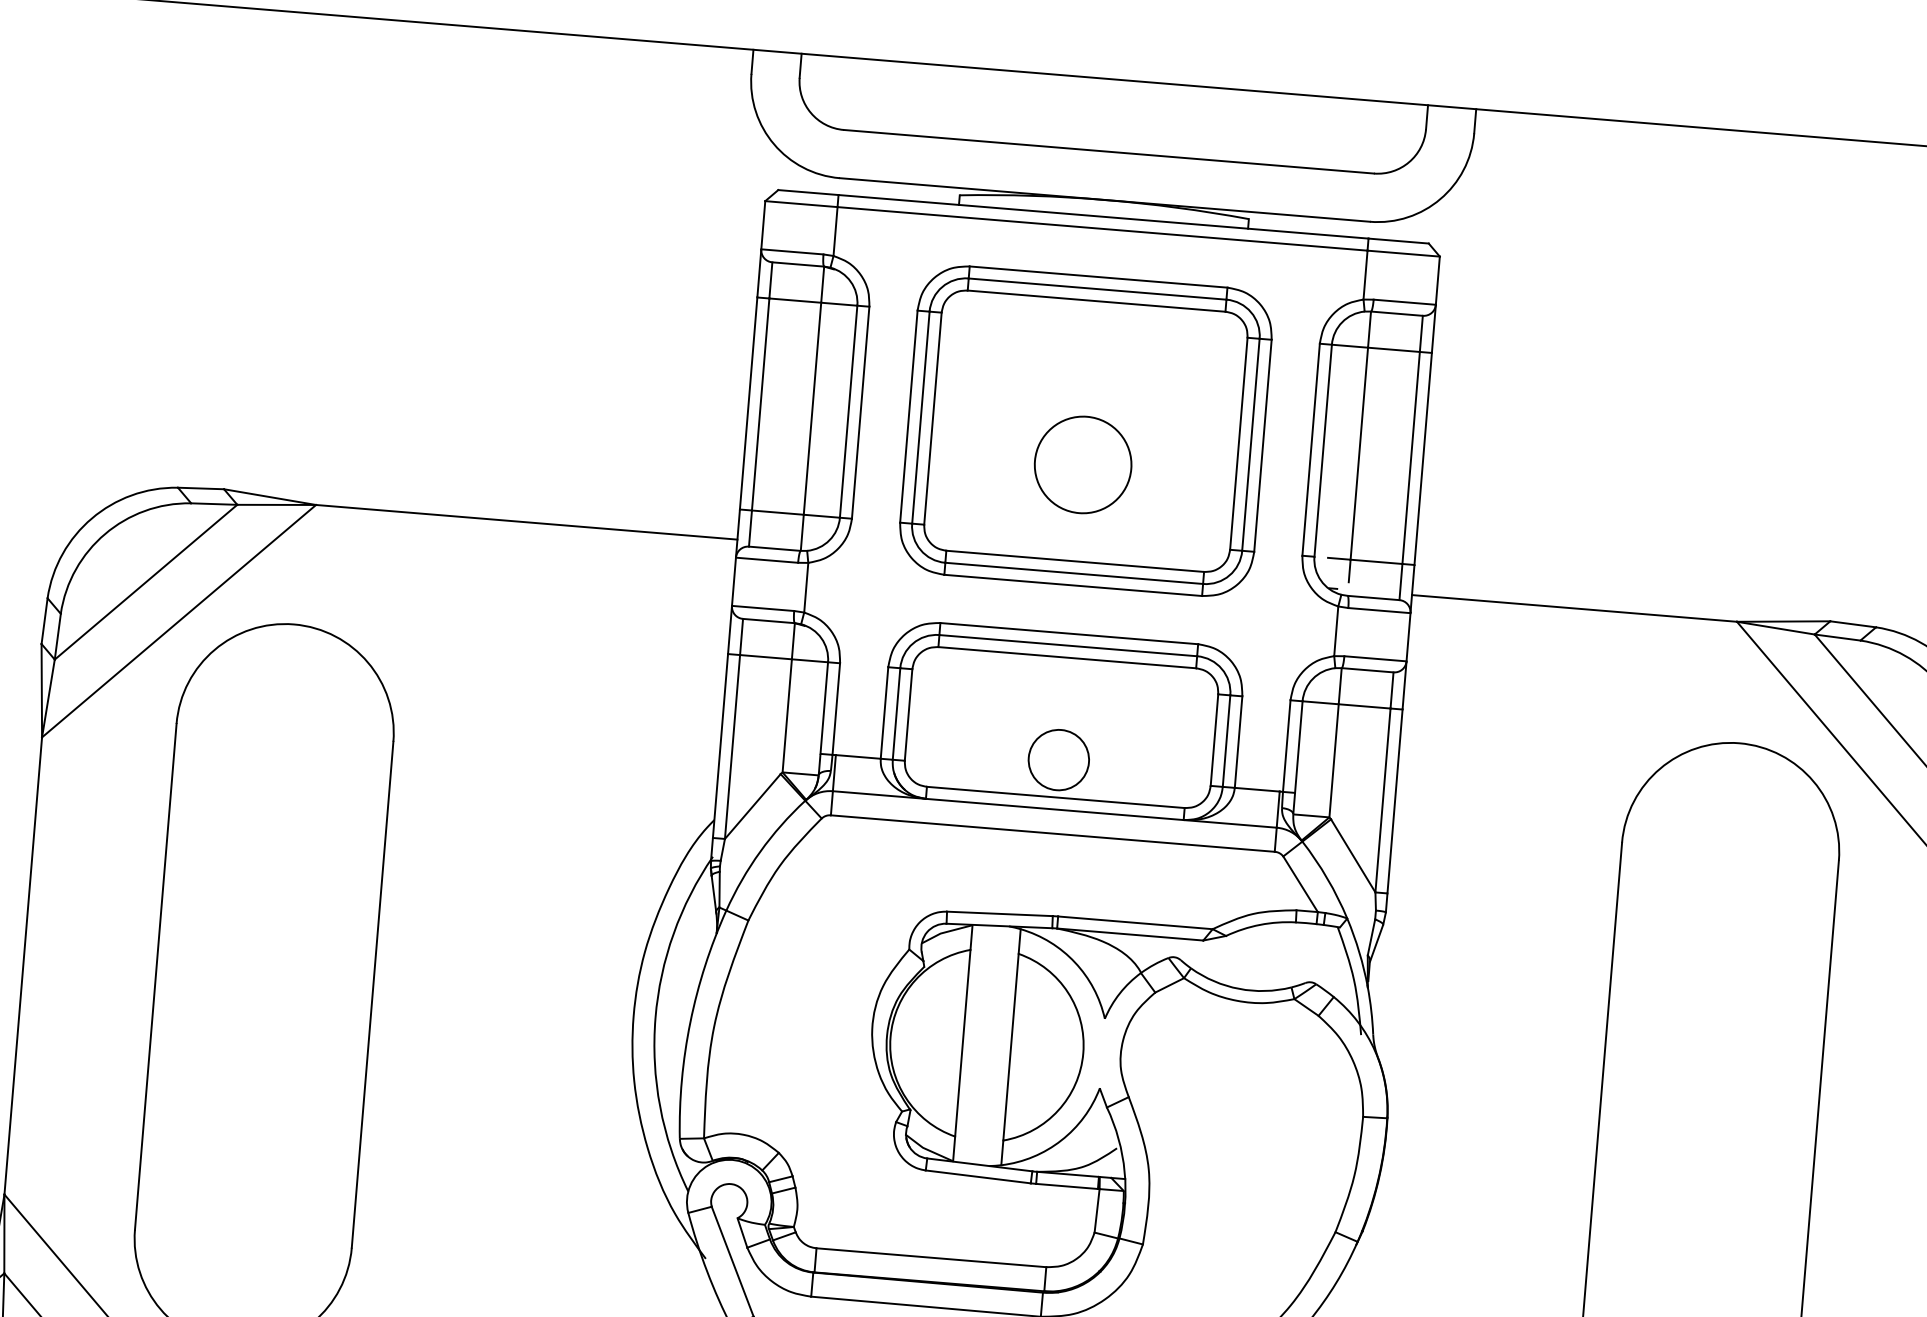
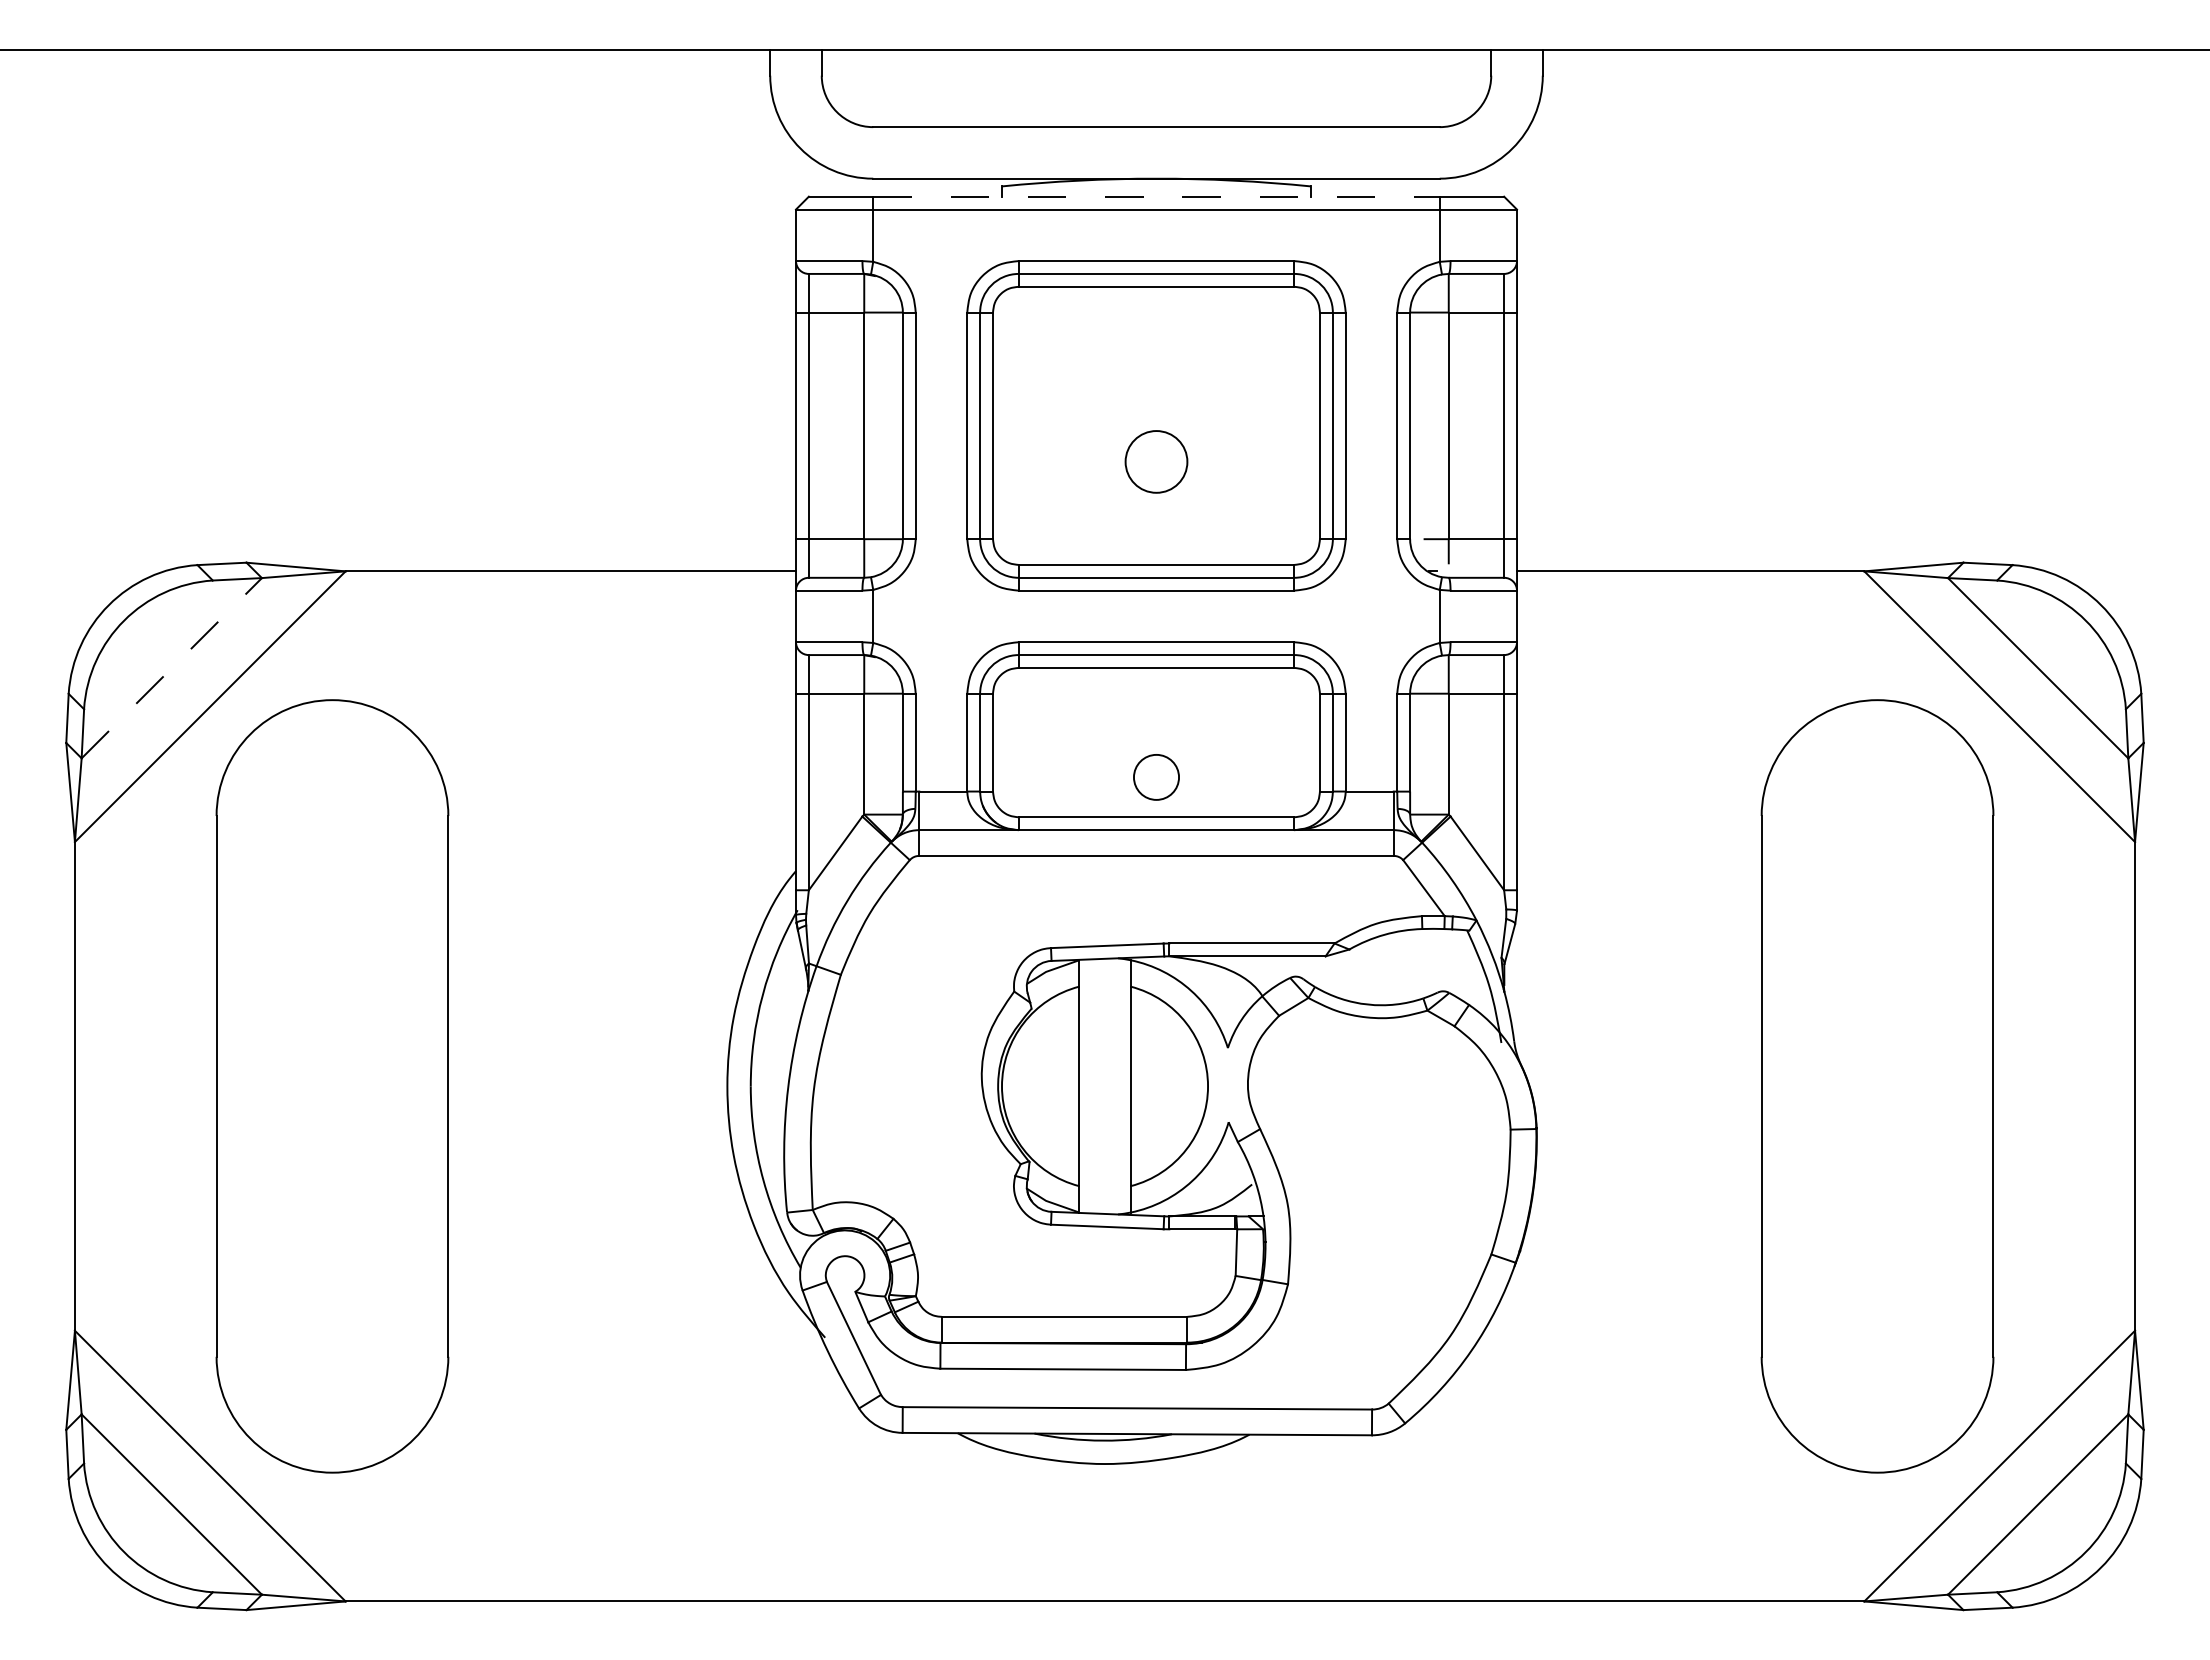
line: (1104, 216) -> (1157, 196), solid -> dashed
circle: (1083, 464) -> (1156, 461), size x0.6
line: (146, 581) -> (172, 667), solid -> dashed
circle: (1058, 760) -> (1156, 777), size x0.7

